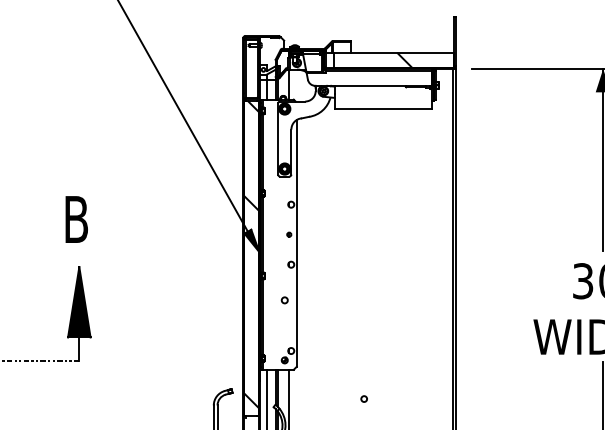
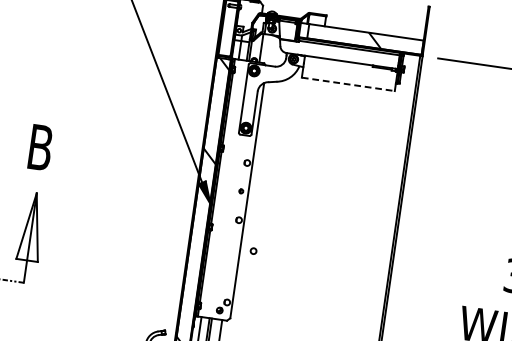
line: (383, 108) -> (348, 84), solid -> dashed
circle: (284, 300) -> (253, 251), moved
fill: (79, 302) -> (32, 227), removed

